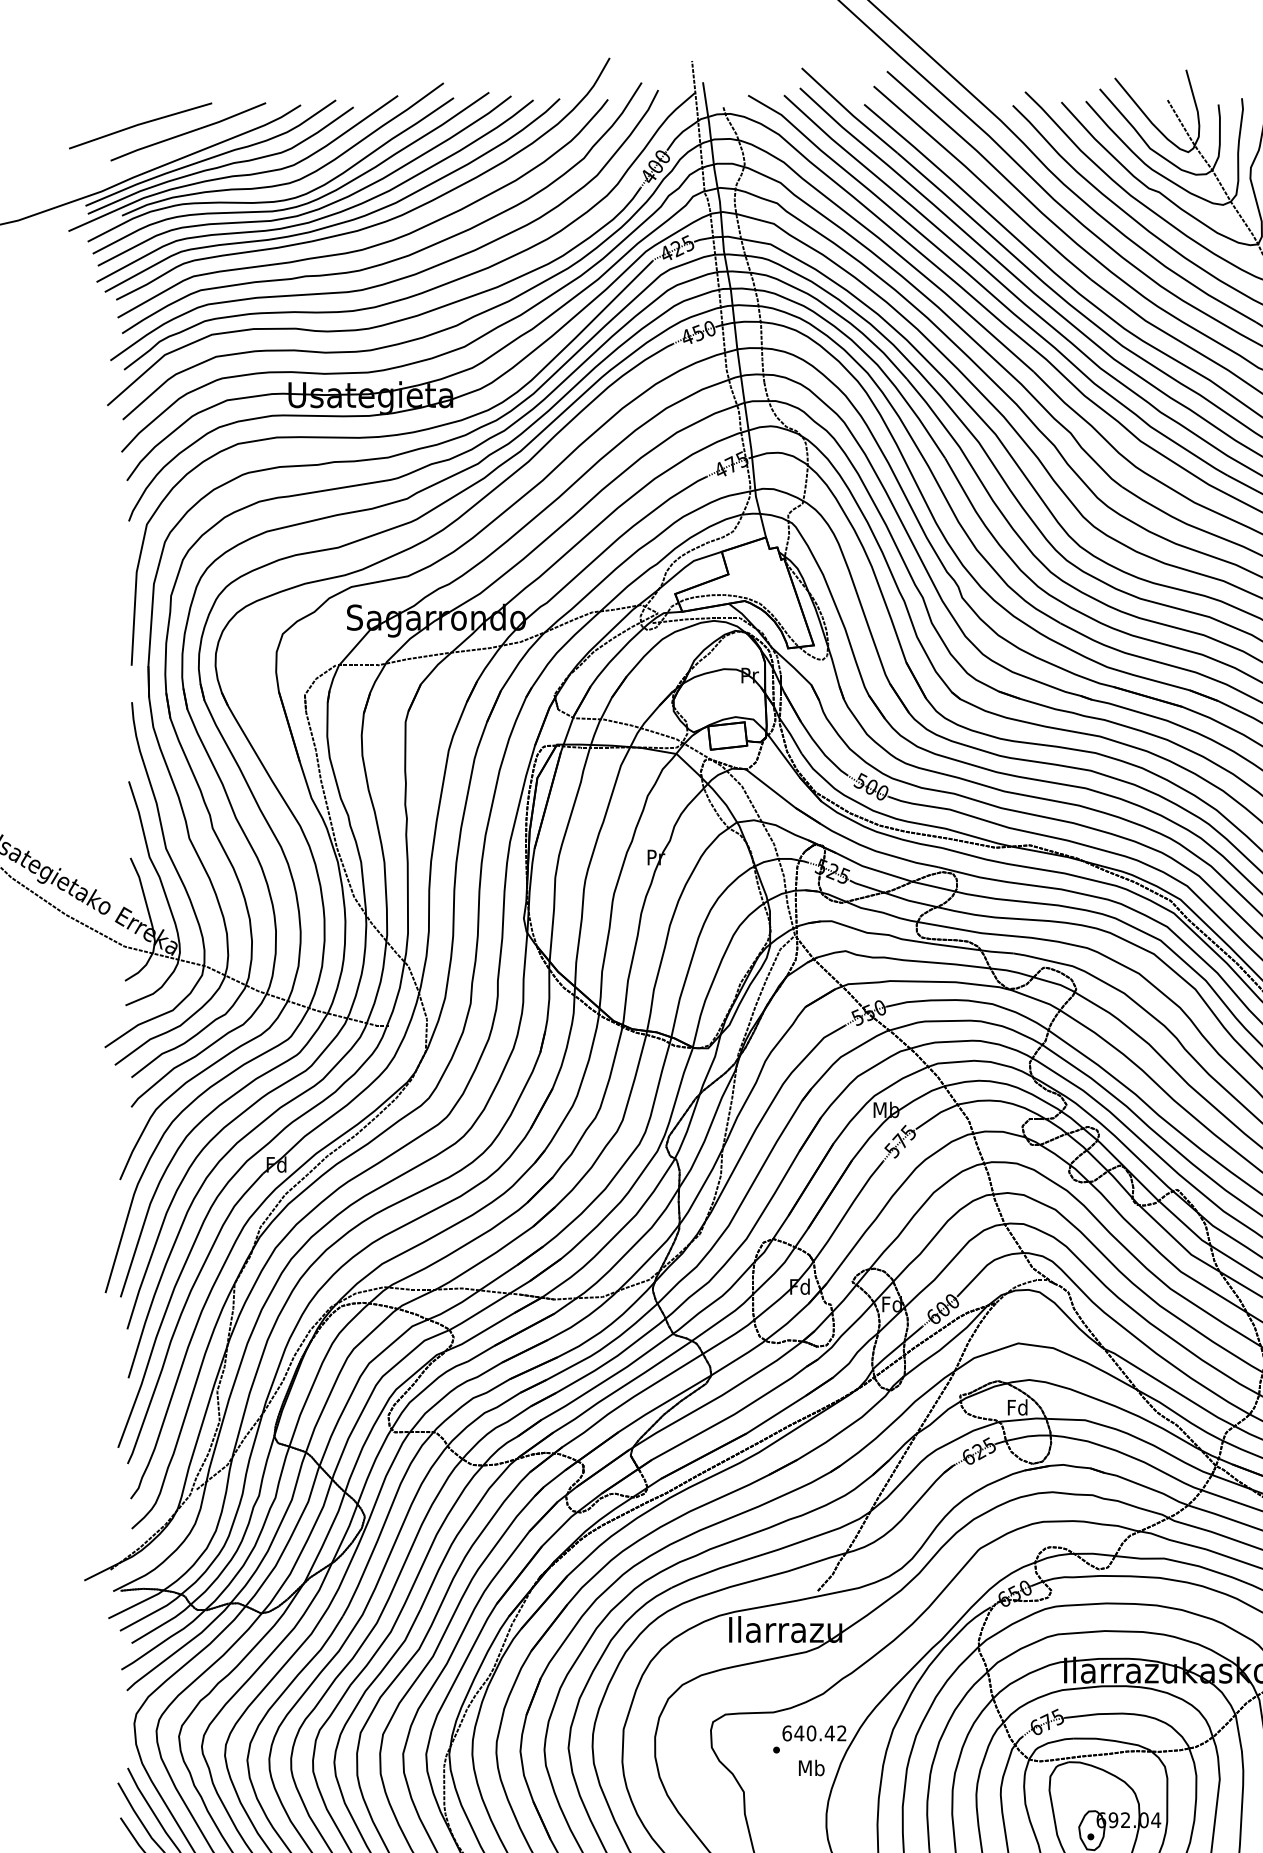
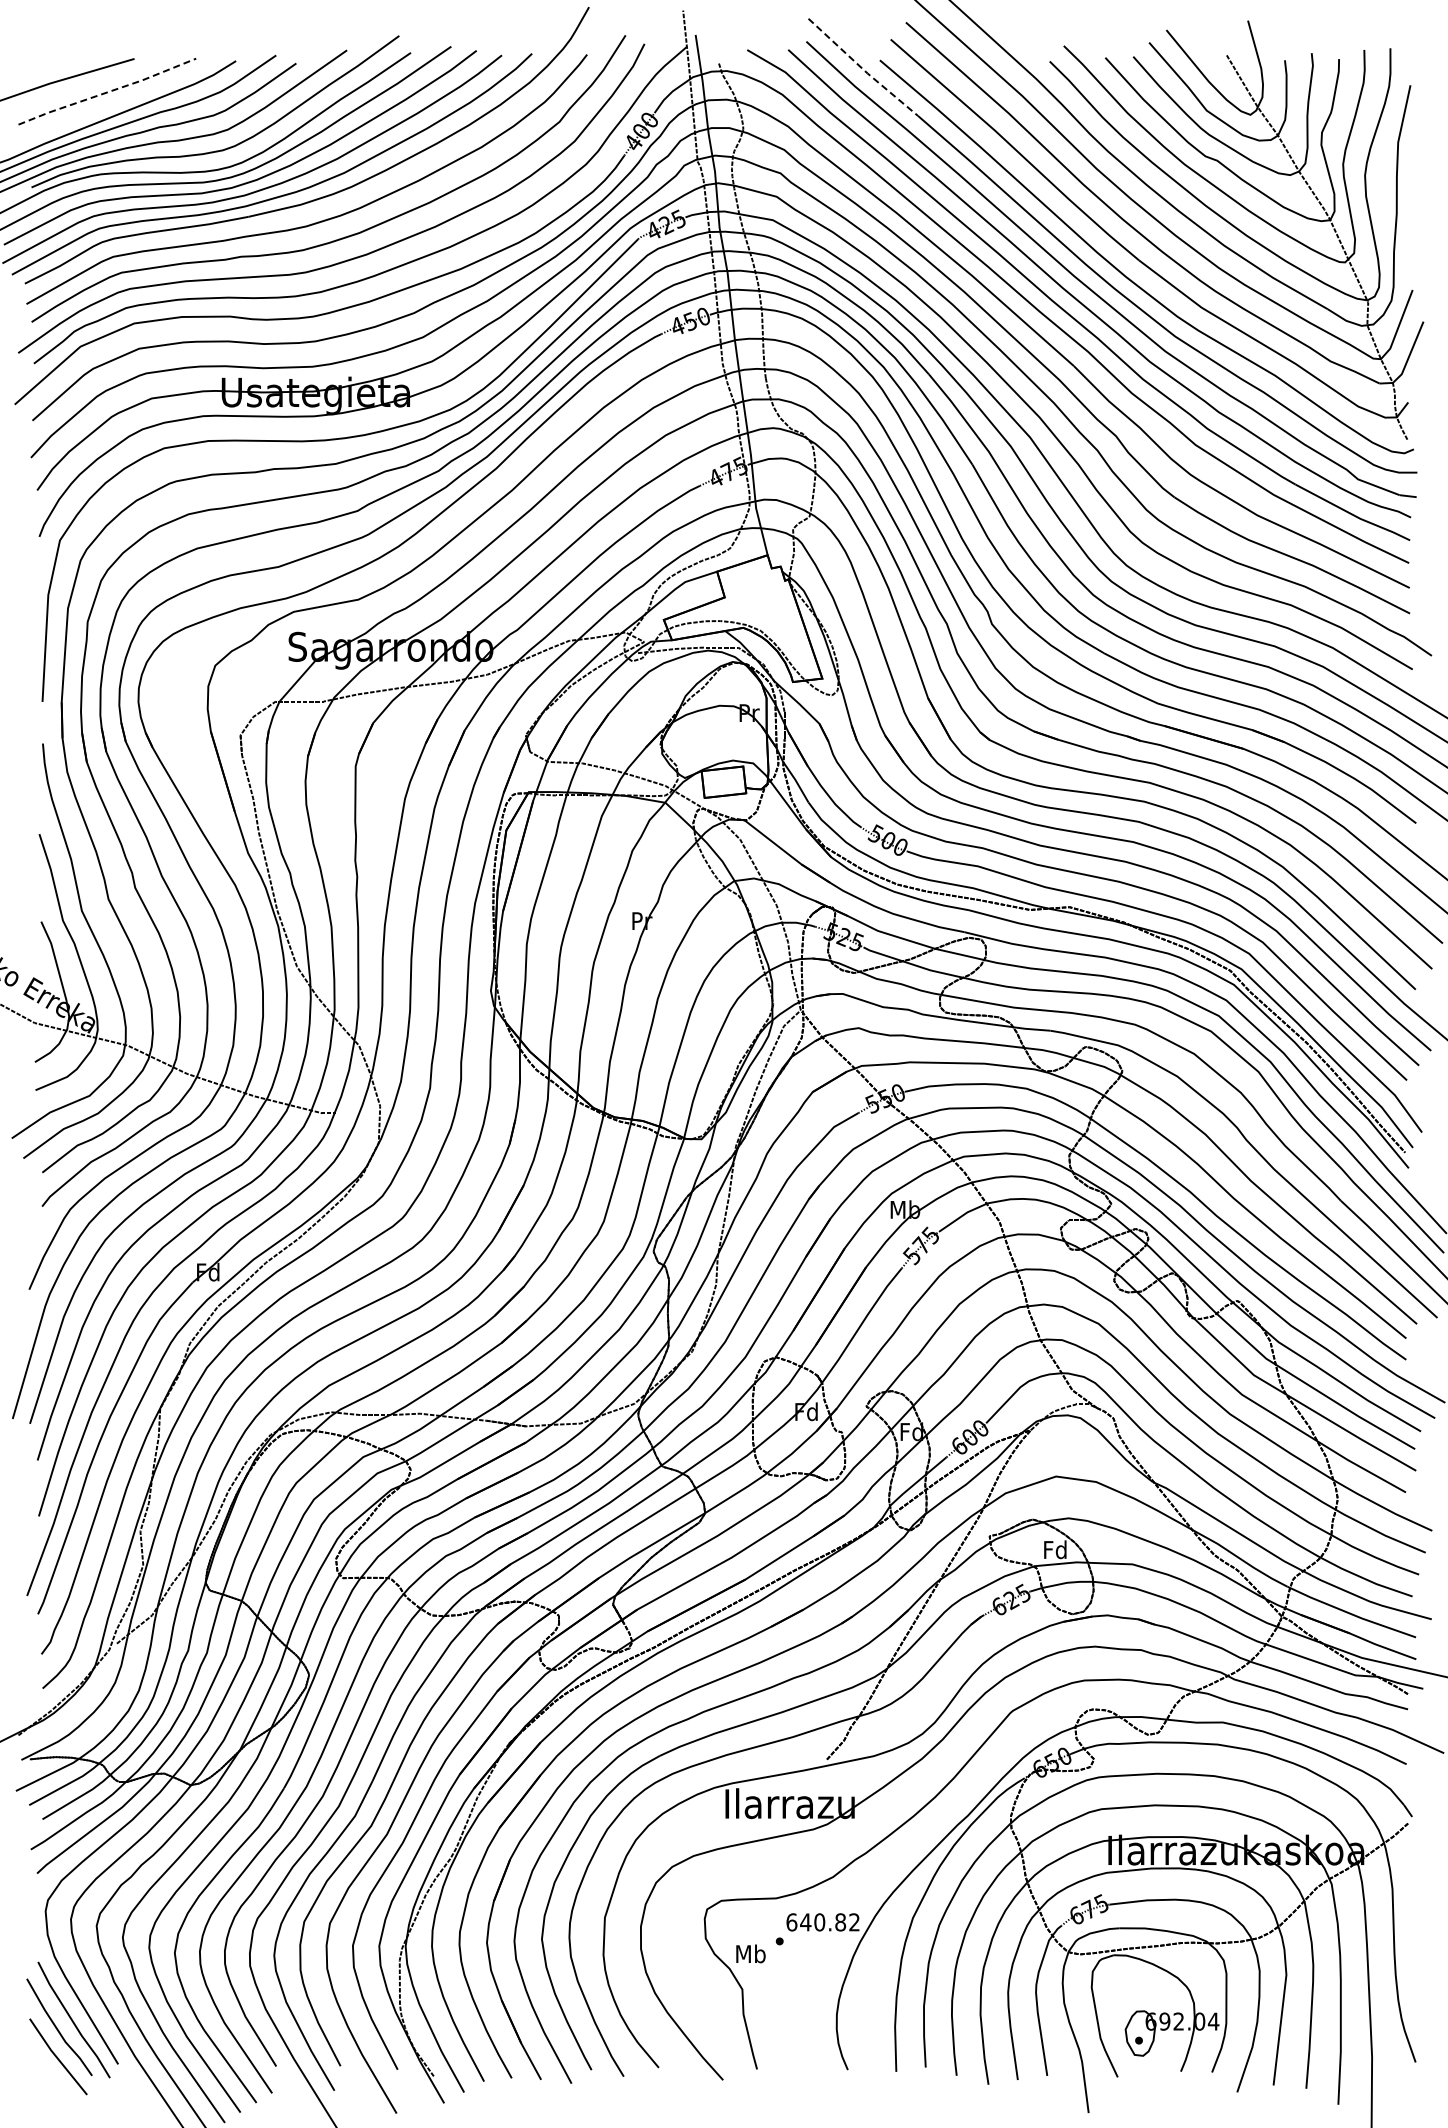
line: (848, 111) -> (862, 68), solid -> dashed
line: (188, 132) -> (107, 92), solid -> dashed
text: (829, 1733) -> (840, 1922), 640.42 -> 640.82
text: (811, 1767) -> (750, 1953), moved

